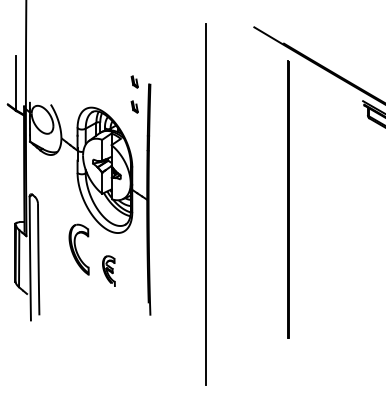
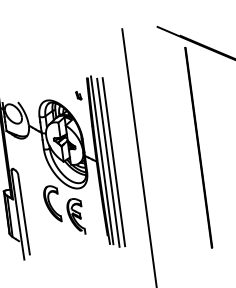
part: (134, 81) -> (76, 77), removed
line: (154, 198) -> (101, 159), added
line: (162, 203) -> (108, 162), added
line: (170, 203) -> (113, 162), added
part: (108, 270) -> (75, 216), size x1.67

